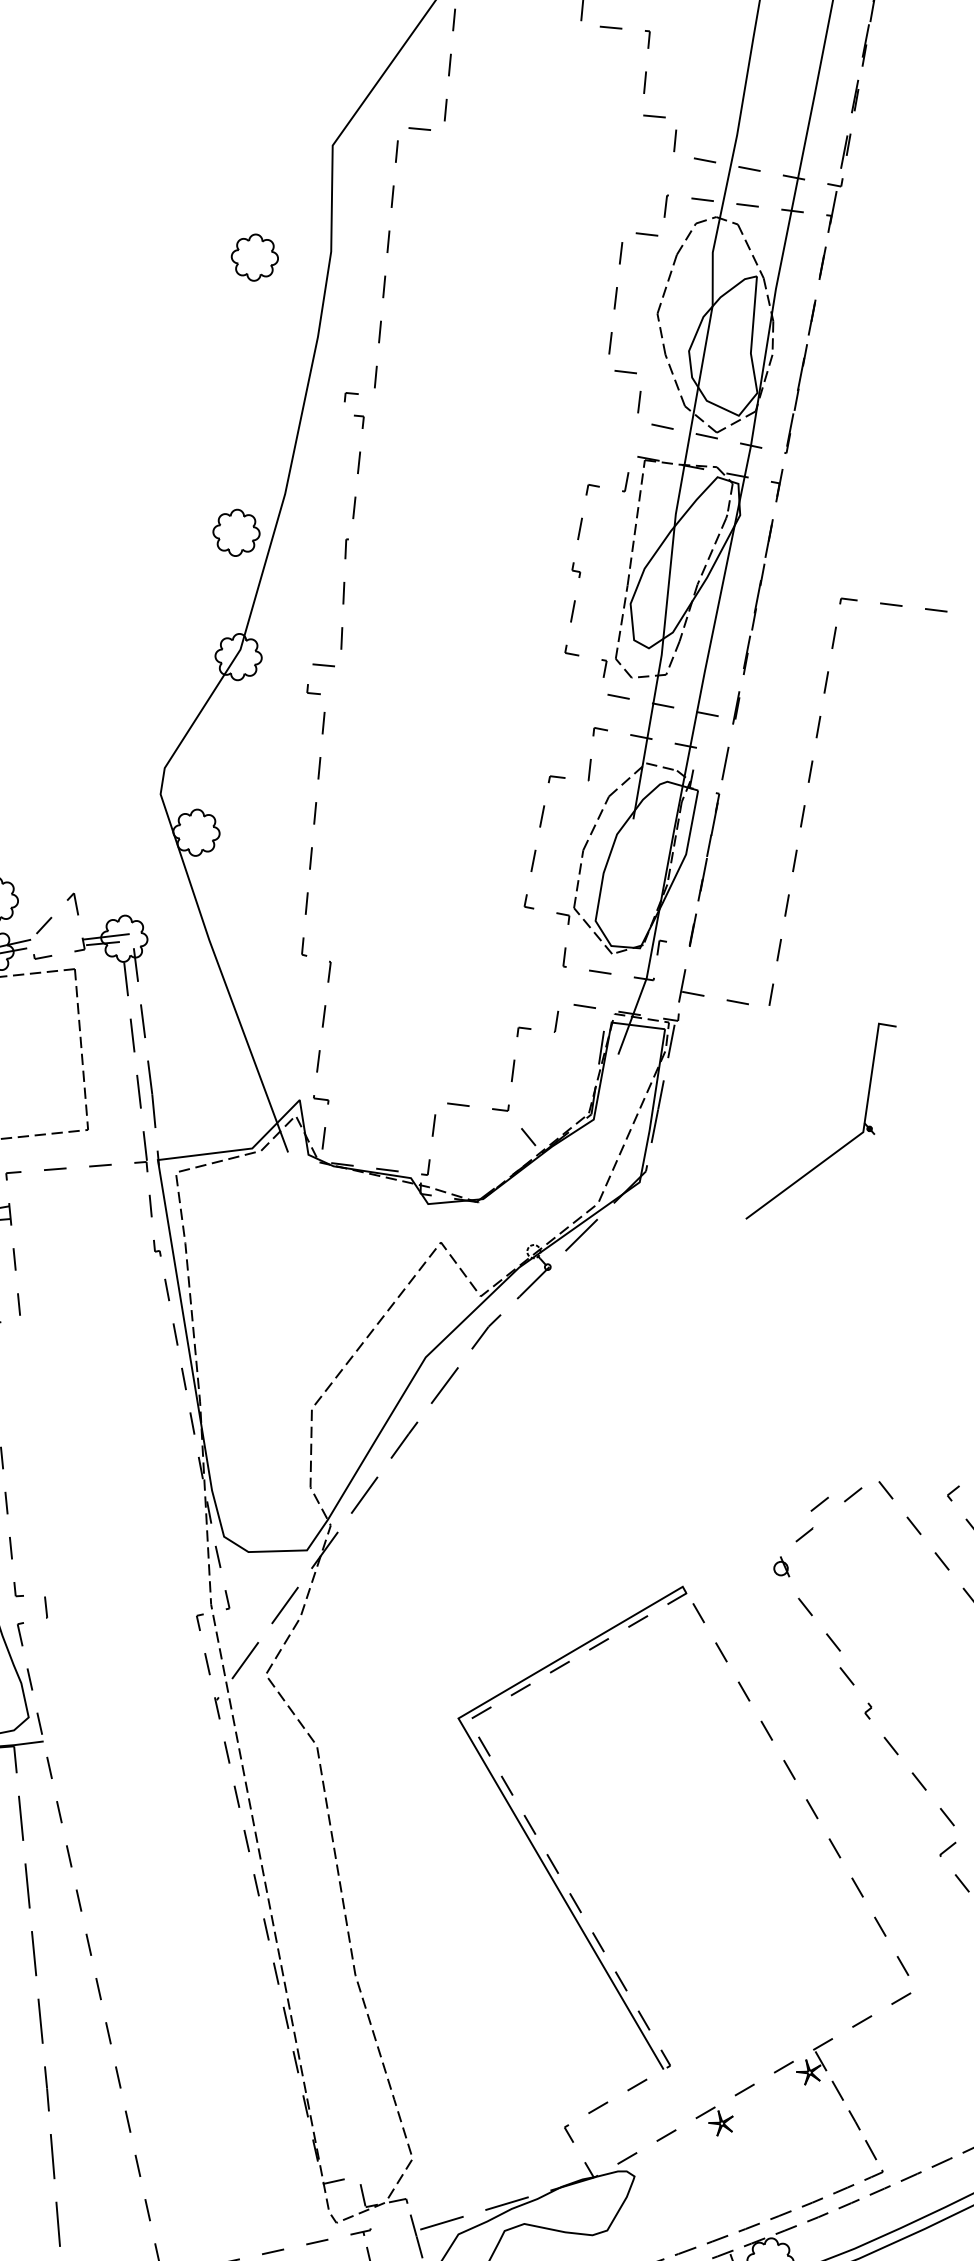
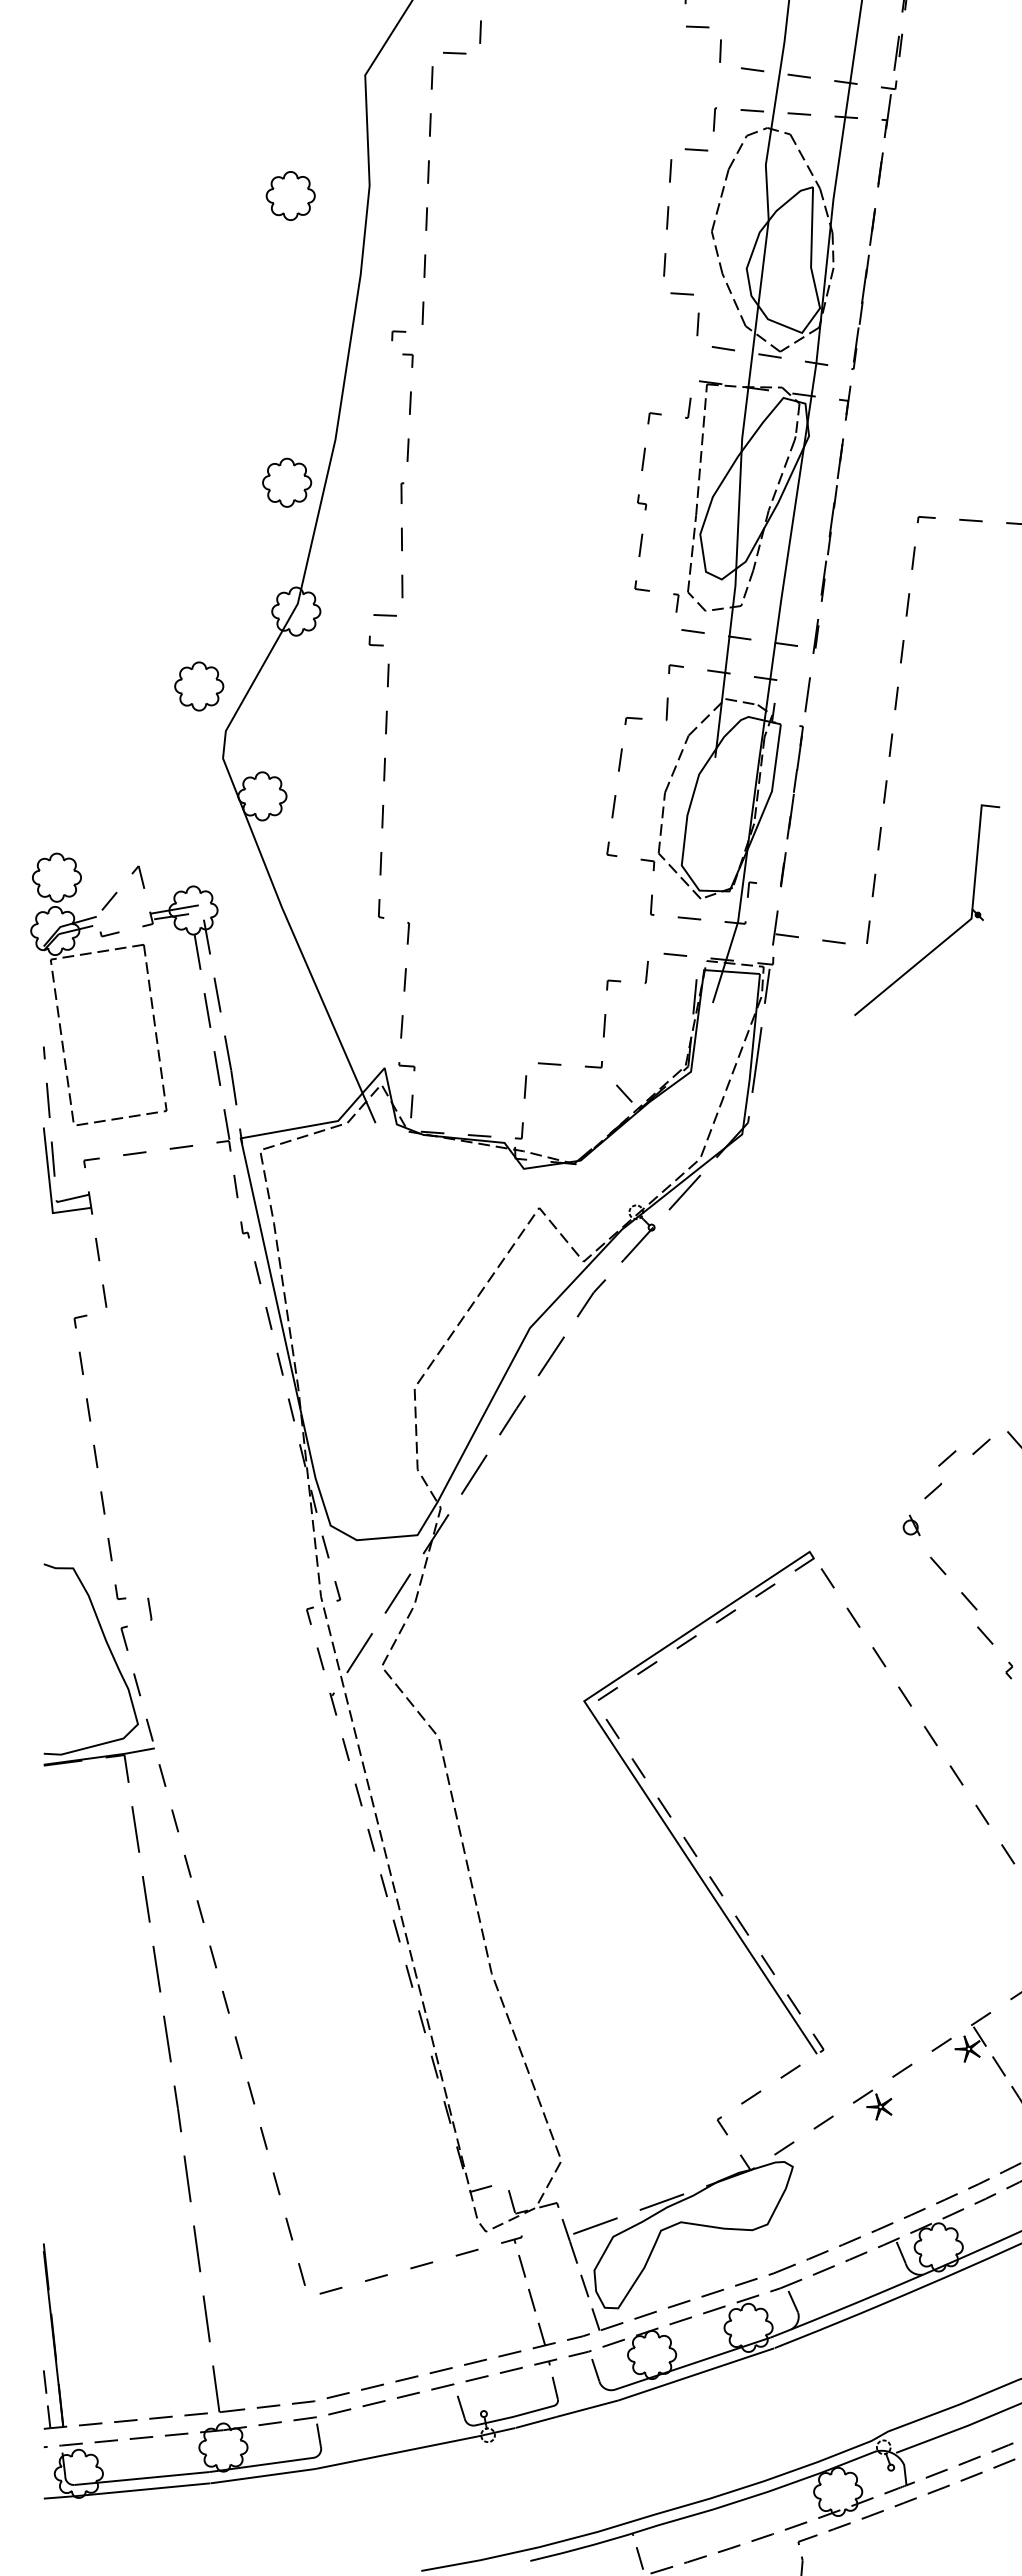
part: (141, 723) -> (199, 686), added
part: (842, 1146) -> (950, 934), moved

